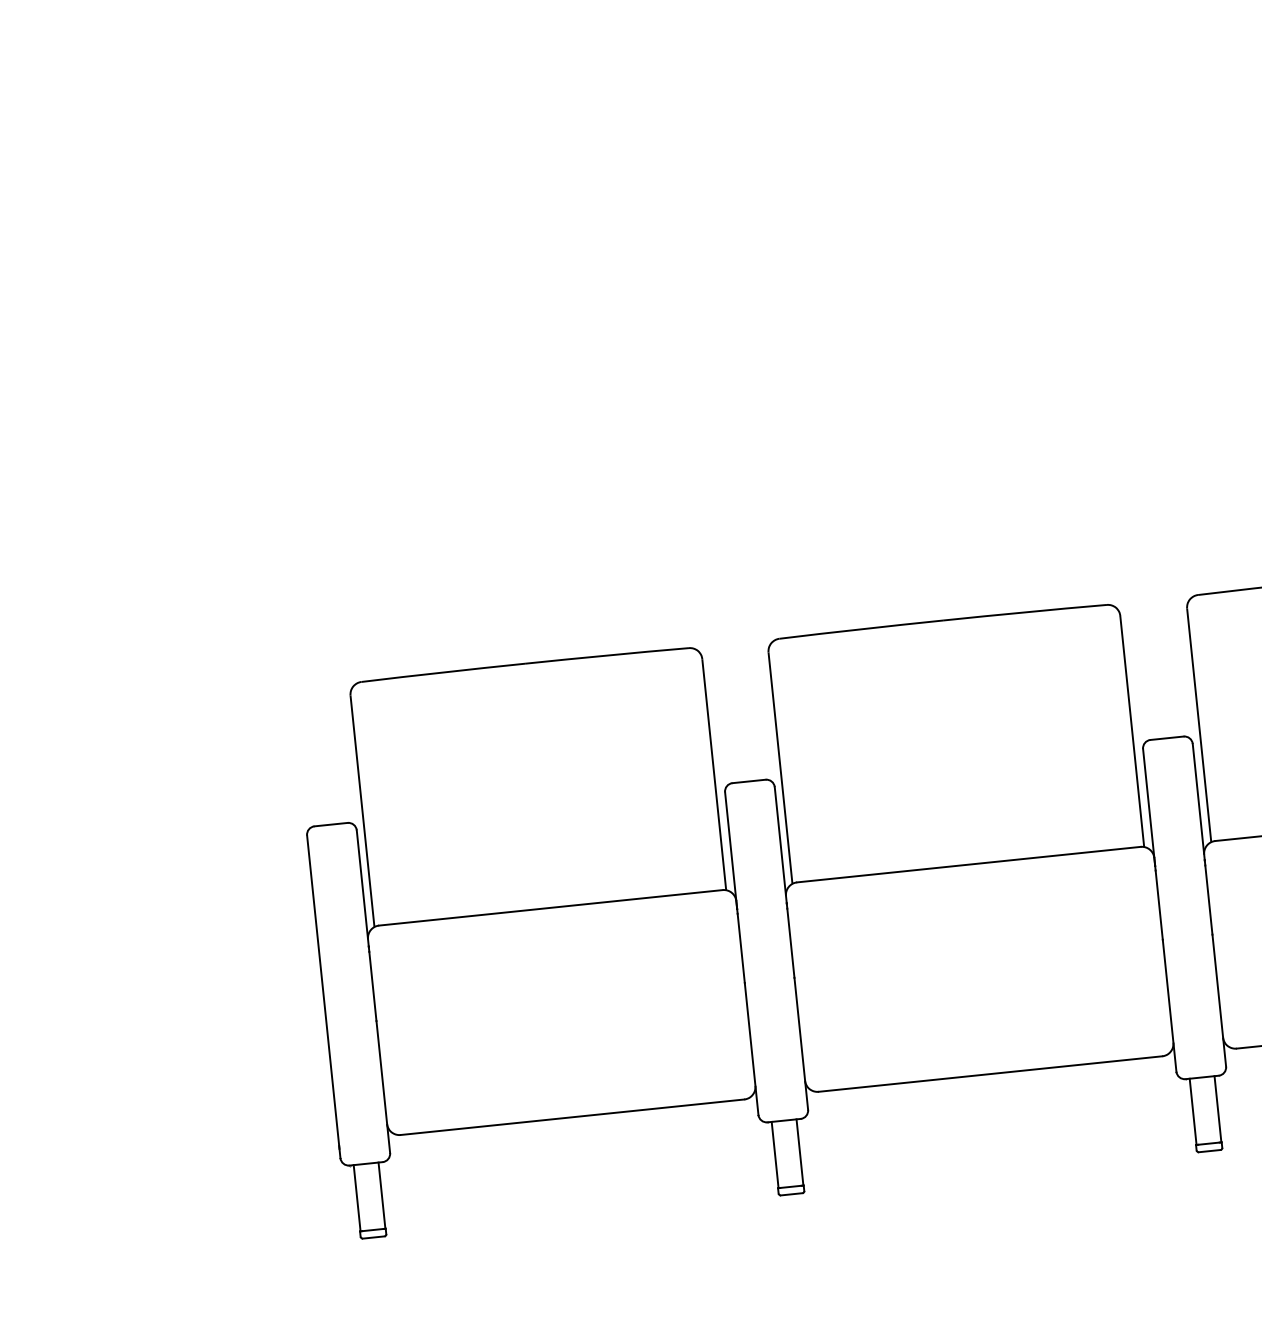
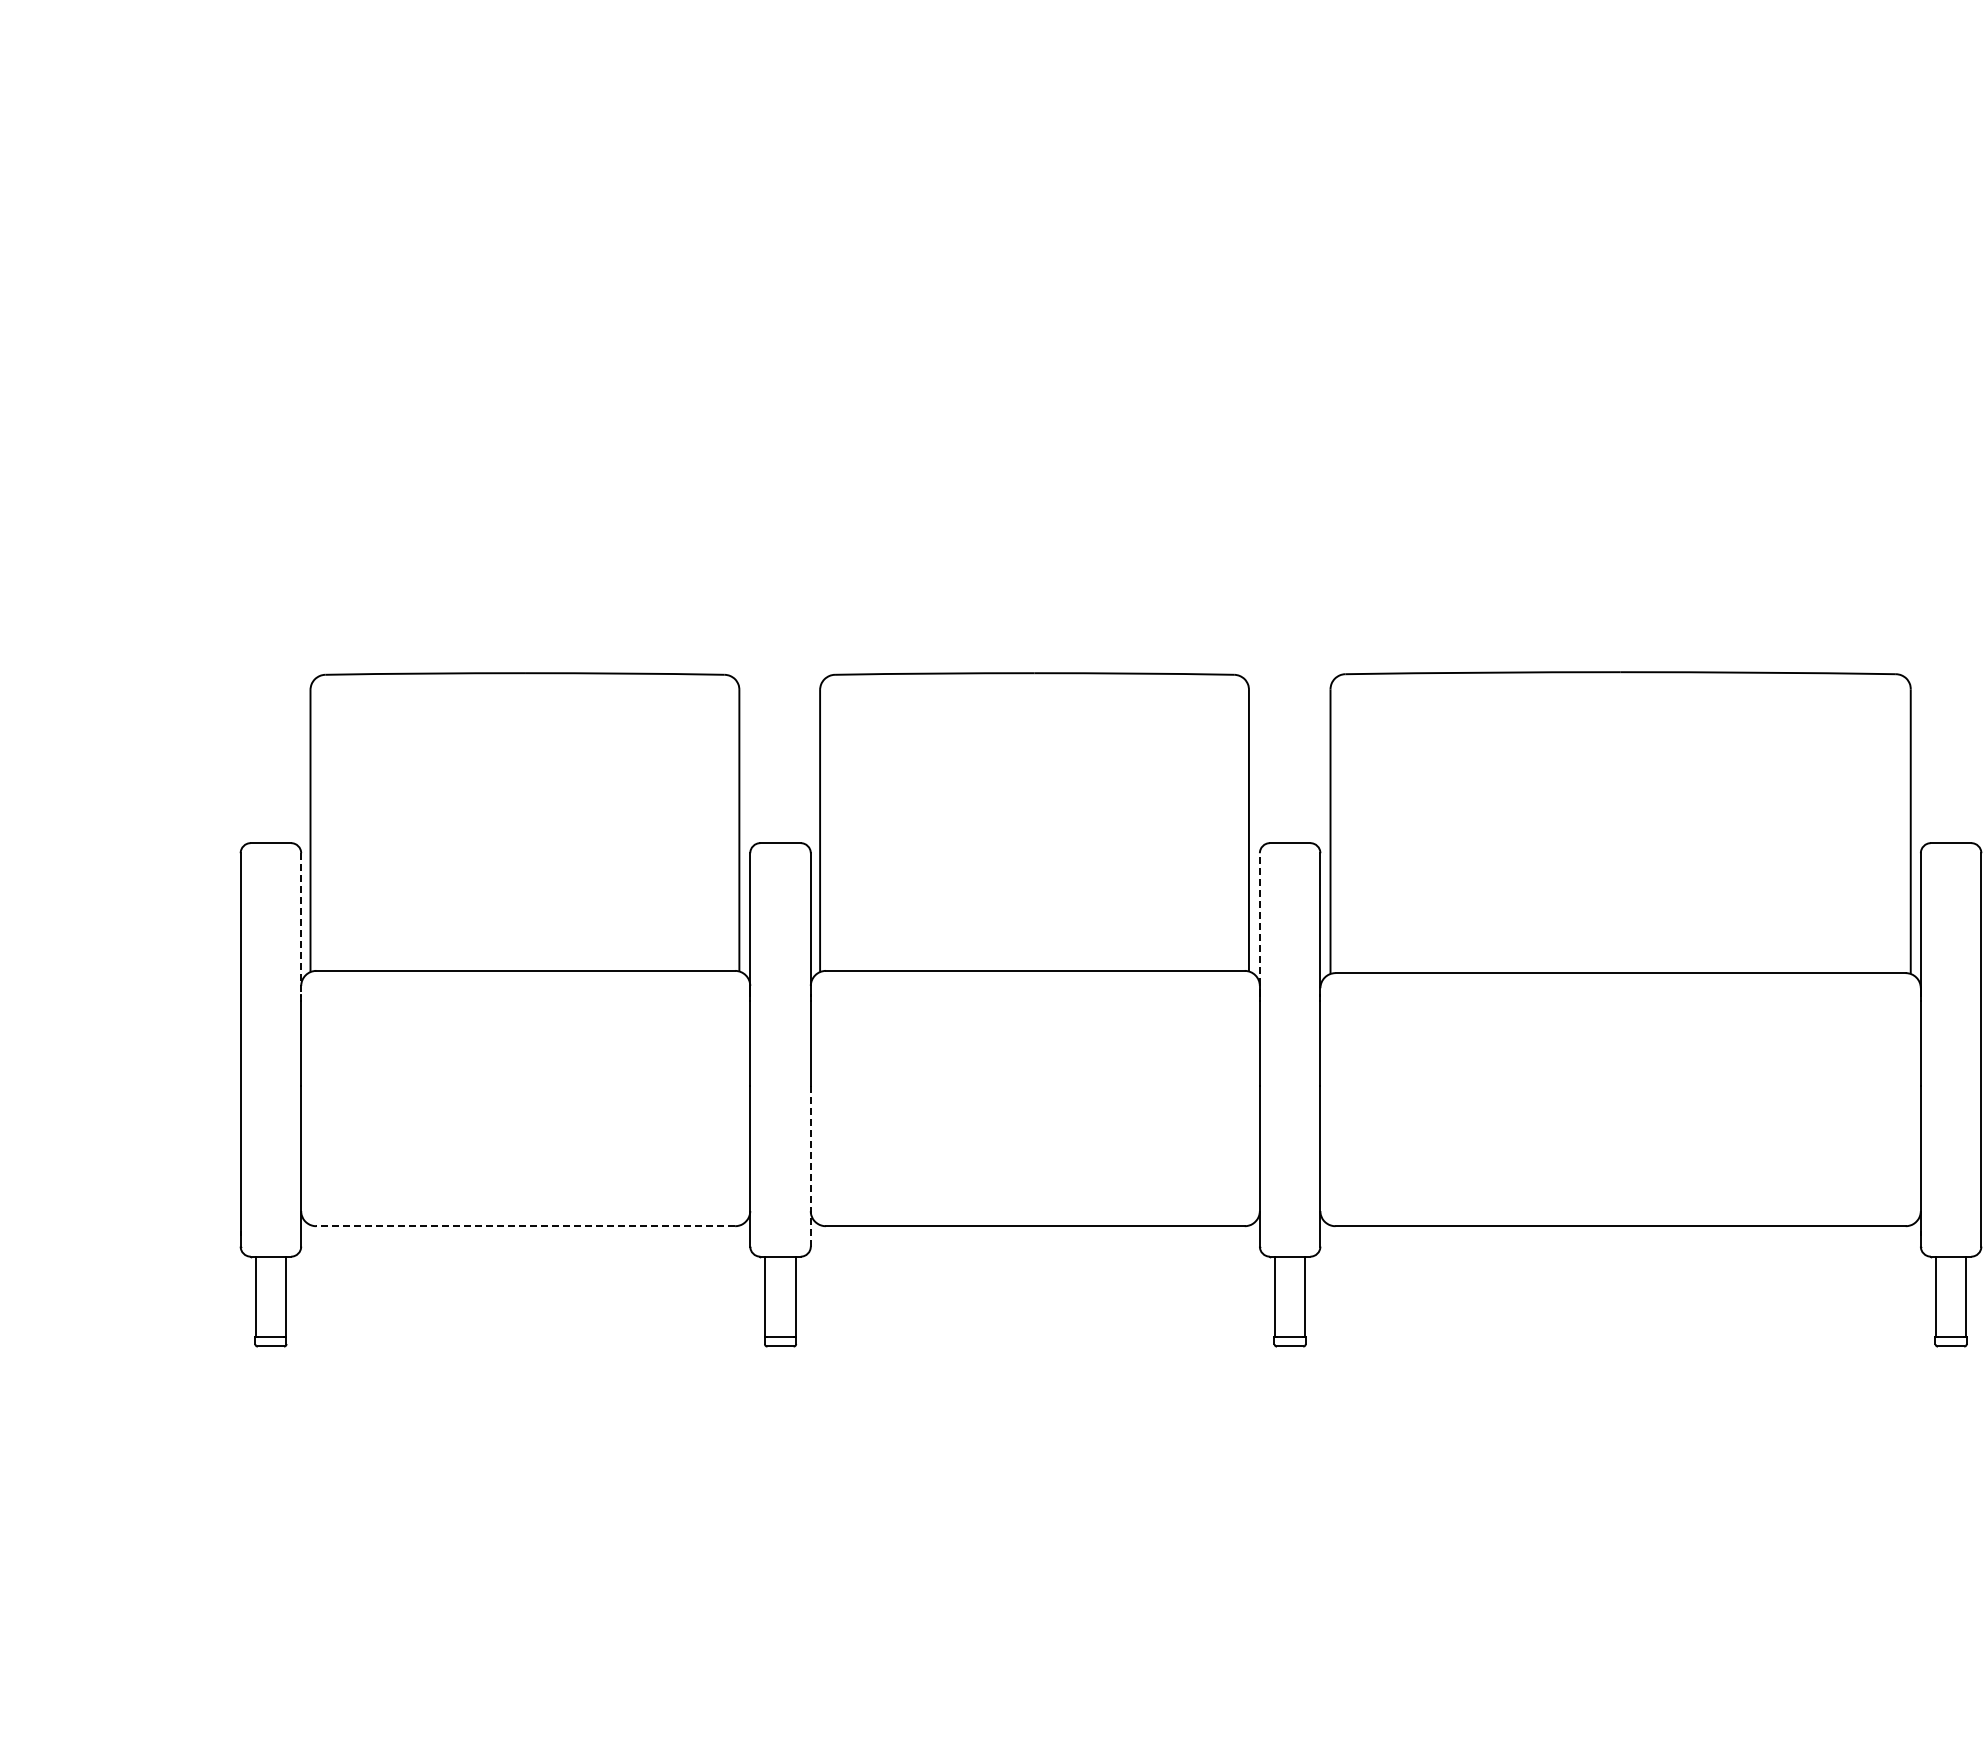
line: (1148, 806) -> (1259, 923), solid -> dashed
line: (362, 887) -> (301, 923), solid -> dashed
line: (801, 1044) -> (810, 1166), solid -> dashed
line: (572, 1117) -> (525, 1226), solid -> dashed

